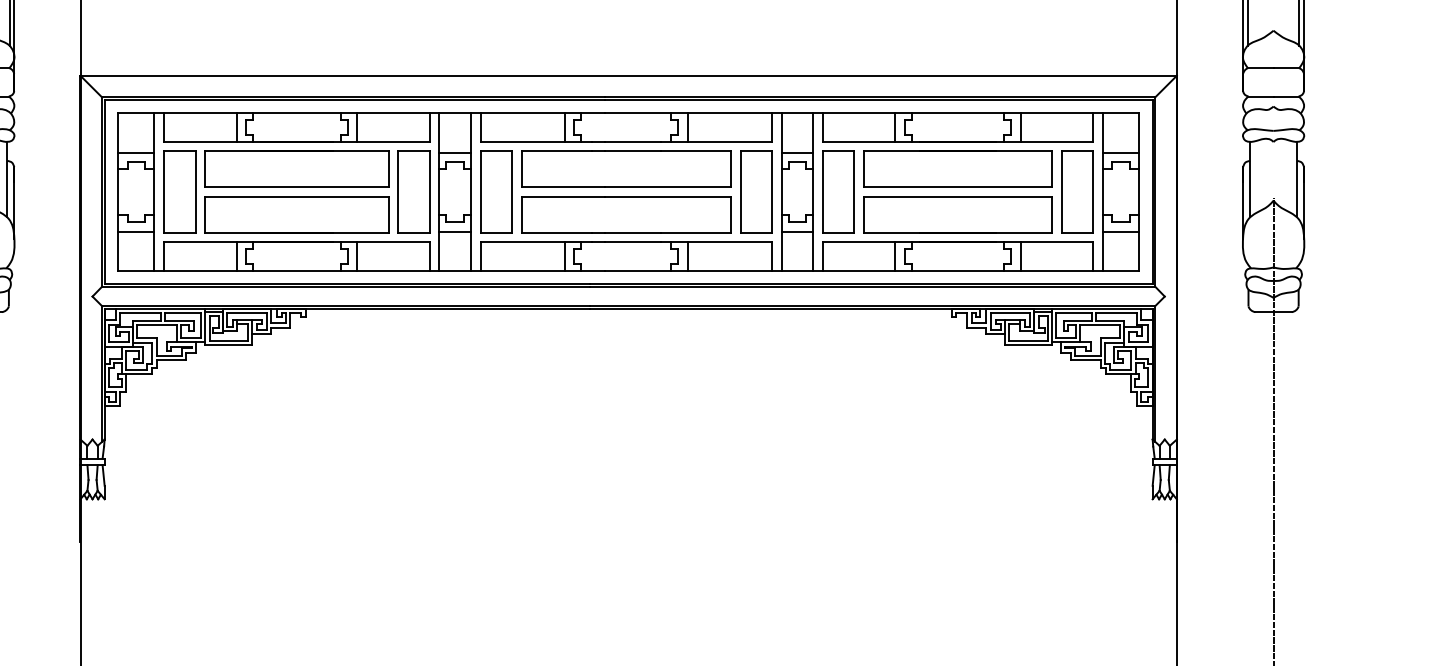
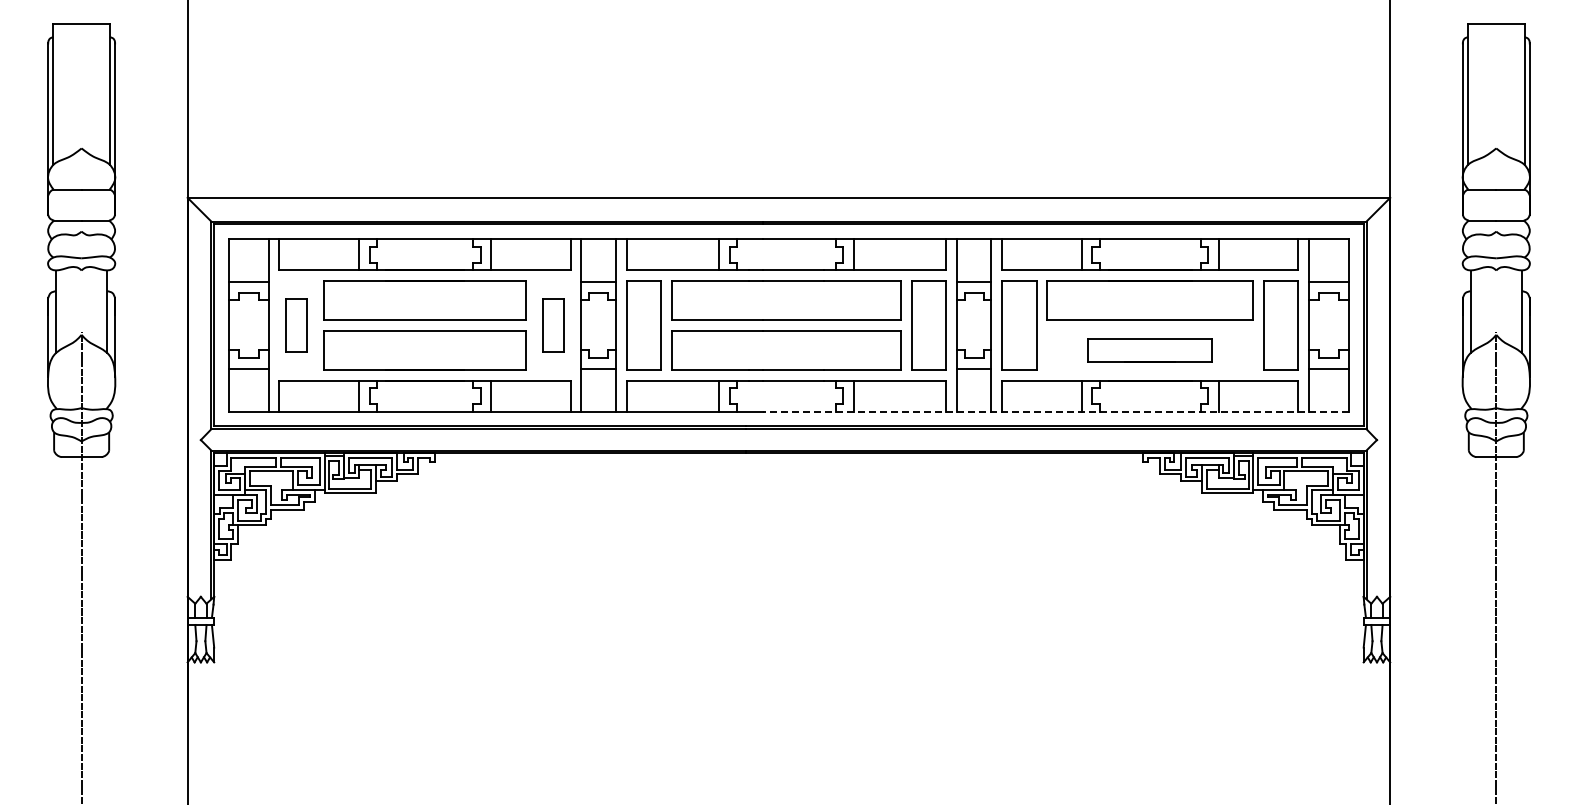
part: (179, 192) -> (296, 325), size x0.6
part: (414, 192) -> (553, 325), size x0.6
part: (957, 214) -> (1149, 350), size x0.6
line: (872, 270) -> (1056, 411), solid -> dashed

